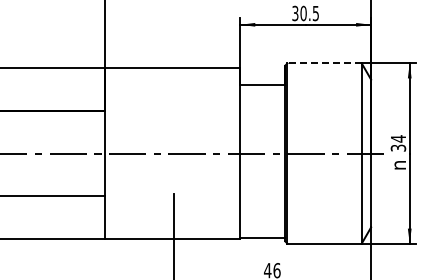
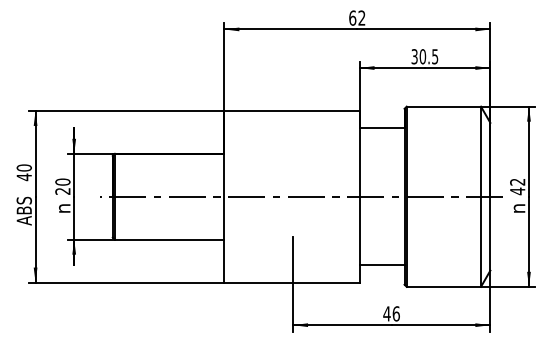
line: (324, 63) -> (443, 106), dashed -> solid
text: (398, 143) -> (517, 186), 34 -> 42
line: (262, 238) -> (381, 265), moved

